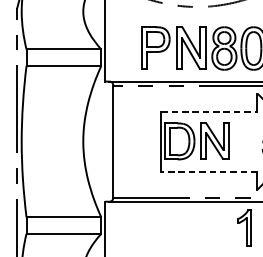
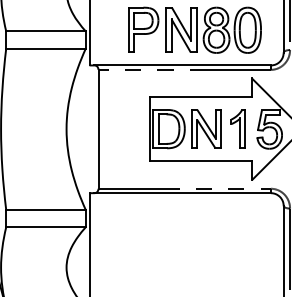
line: (210, 111) -> (201, 97), dashed -> solid
line: (209, 171) -> (200, 161), dashed -> solid
part: (244, 227) -> (237, 128), moved

